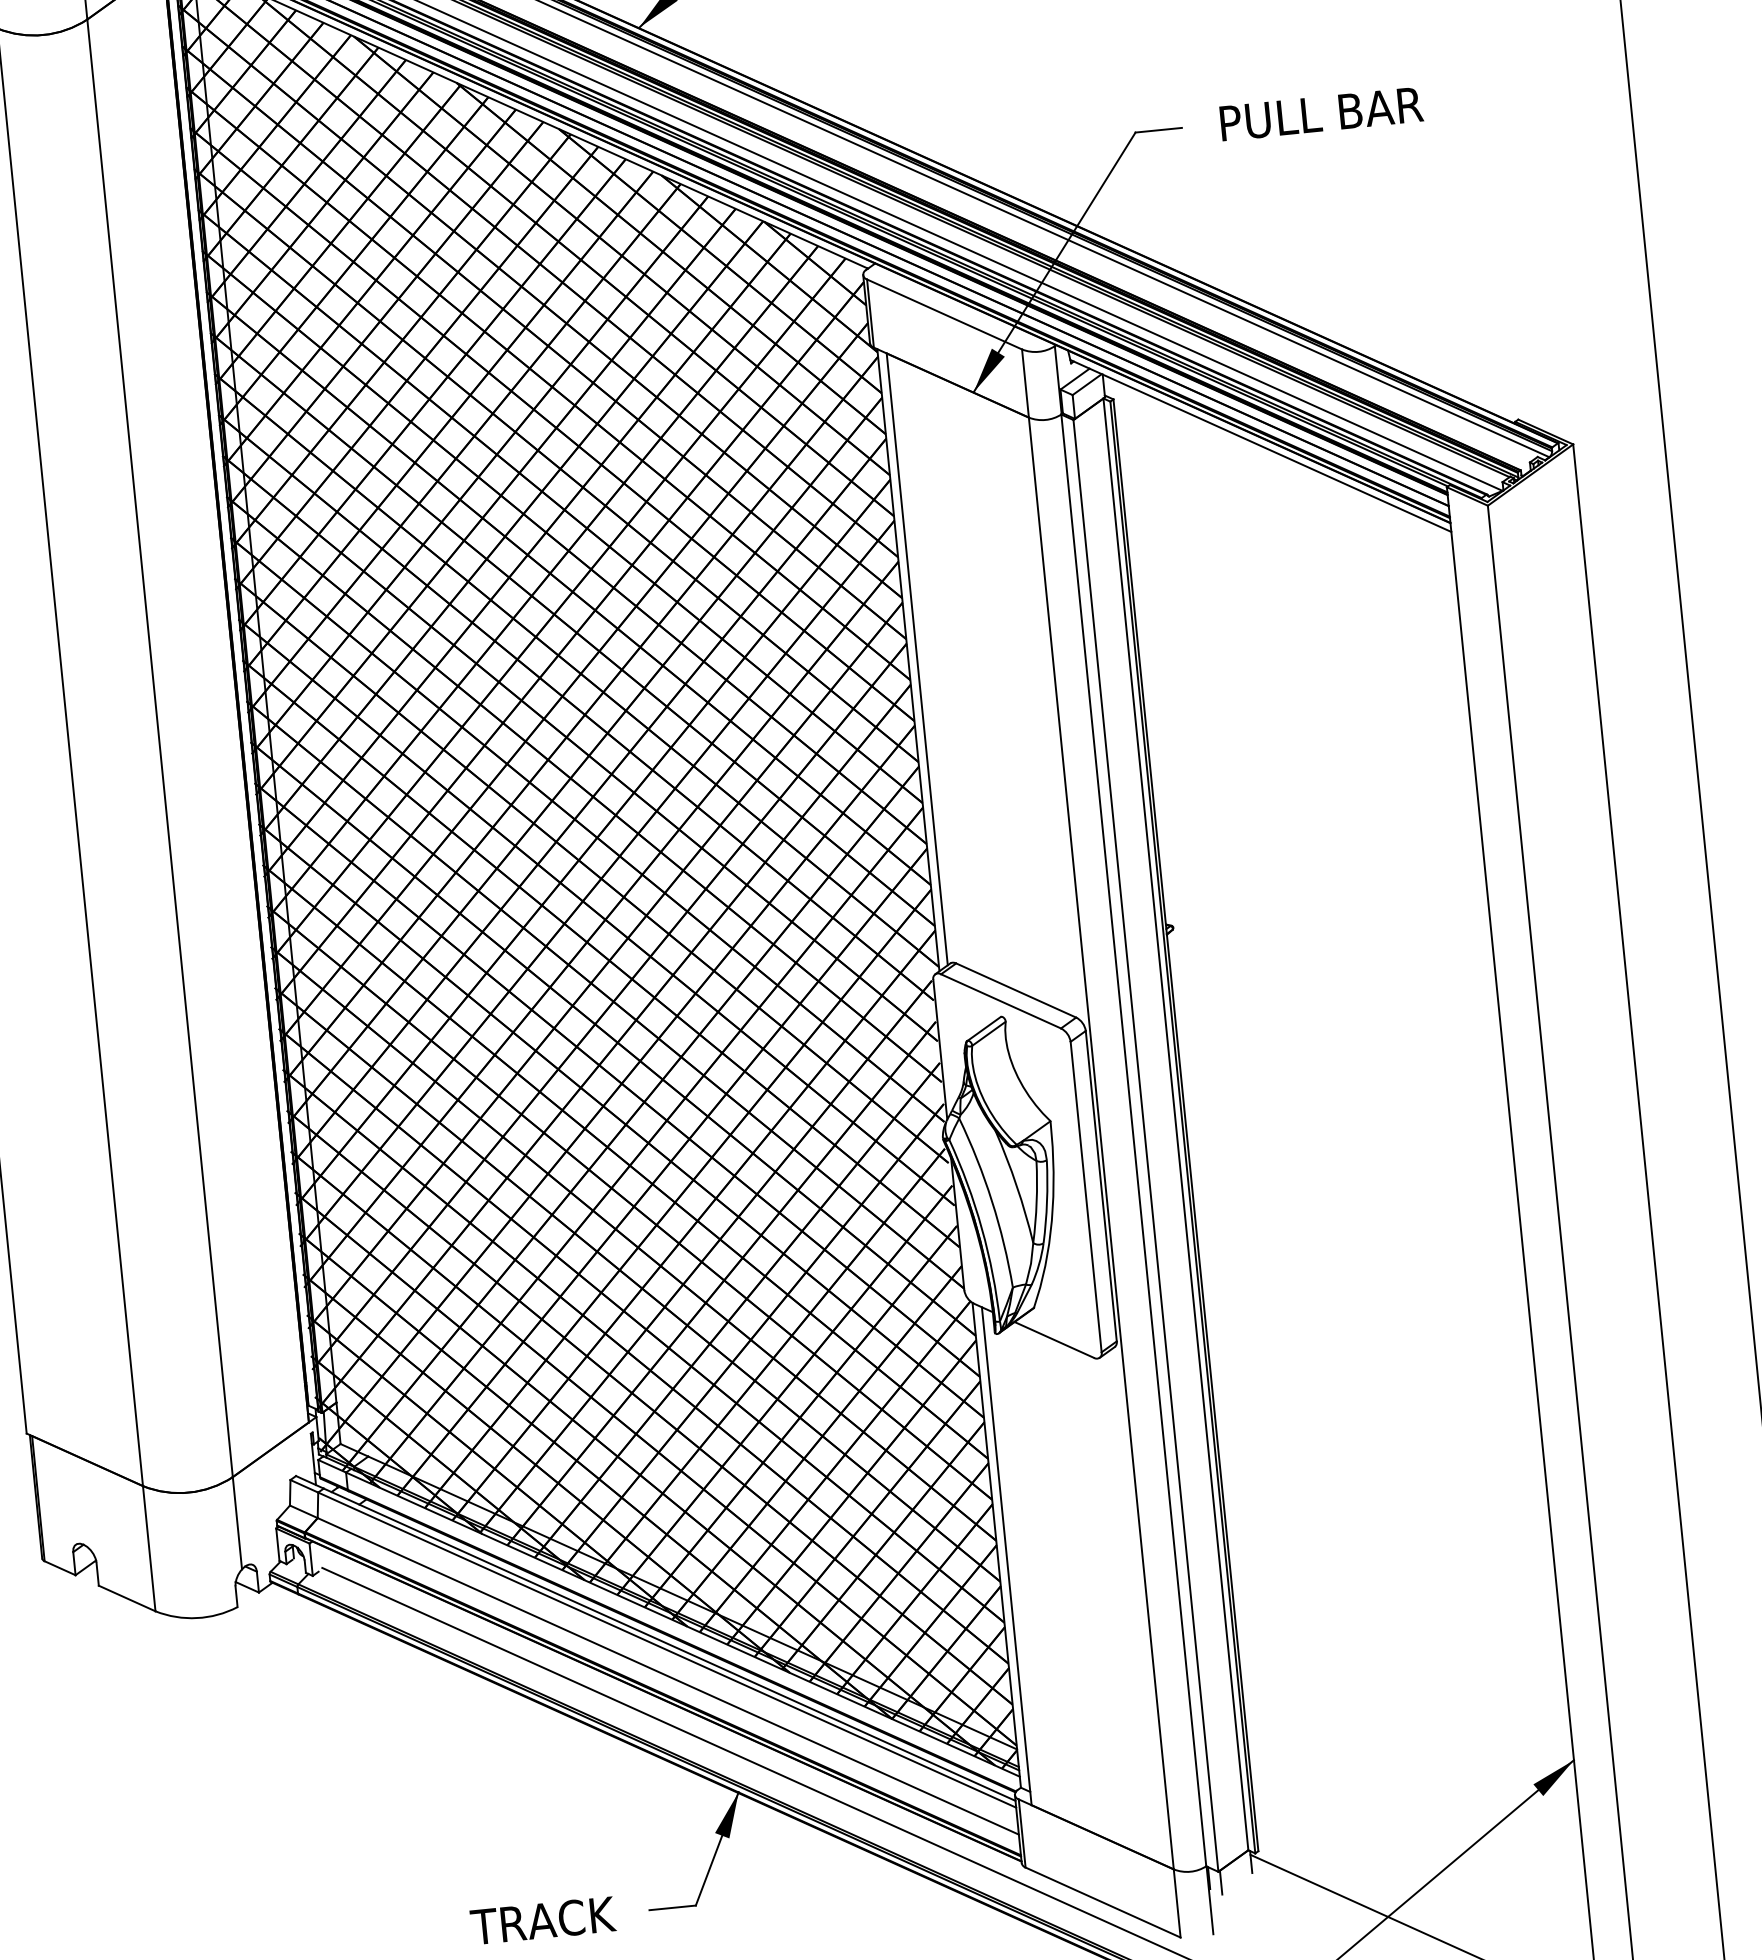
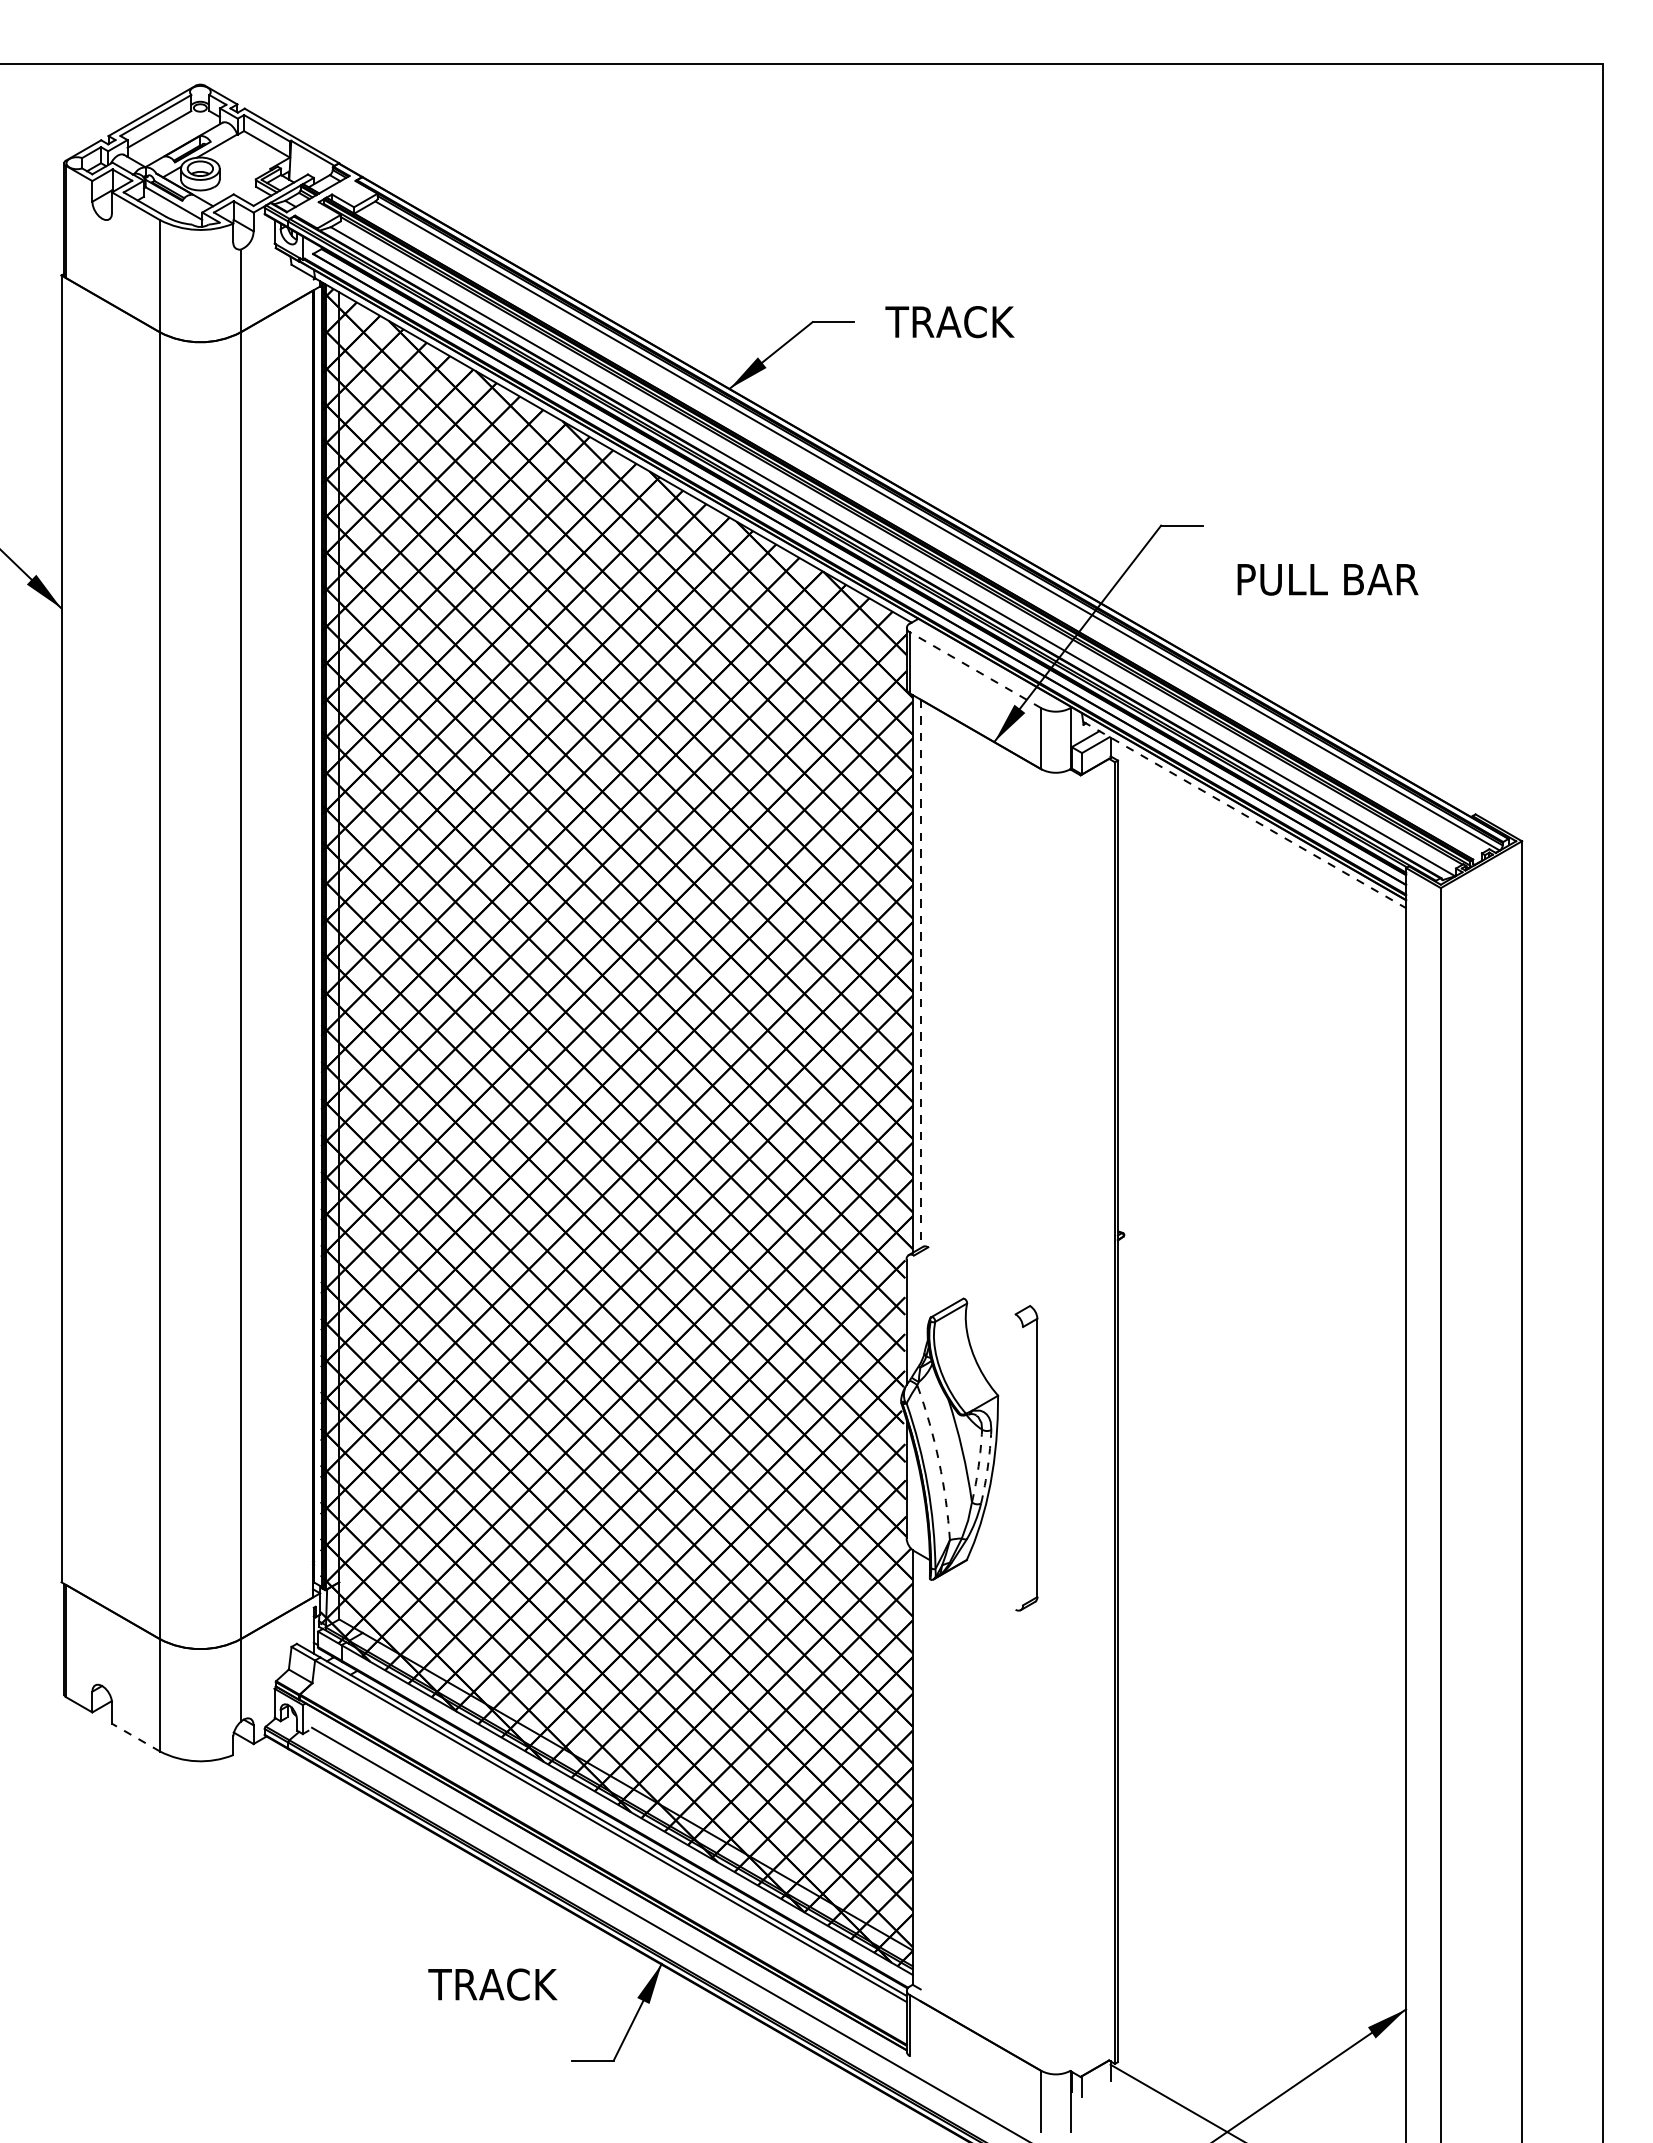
text: (1321, 113) -> (1327, 579), moved
line: (944, 314) -> (975, 670), solid -> dashed
line: (1261, 446) -> (1245, 815), solid -> dashed
line: (917, 660) -> (920, 974), solid -> dashed
line: (1016, 990) -> (979, 1276), removed
line: (1000, 1000) -> (964, 1284), removed
line: (1176, 1124) -> (1109, 1409), removed
line: (1134, 1140) -> (1070, 1420), removed
line: (1101, 1142) -> (1041, 1419), removed
line: (1145, 1145) -> (1080, 1425), removed
line: (1085, 1197) -> (1022, 1466), removed
arc: (992, 1201) -> (939, 1461), solid -> dashed
arc: (1036, 1202) -> (978, 1466), solid -> dashed
arc: (1046, 1202) -> (987, 1467), solid -> dashed
line: (1053, 1339) -> (981, 1589), removed
line: (1006, 1555) -> (920, 1777), removed
line: (127, 1598) -> (136, 1737), solid -> dashed
line: (668, 1676) -> (609, 1854), removed
line: (1103, 1901) -> (975, 2093), removed
text: (542, 1920) -> (492, 1984), moved

